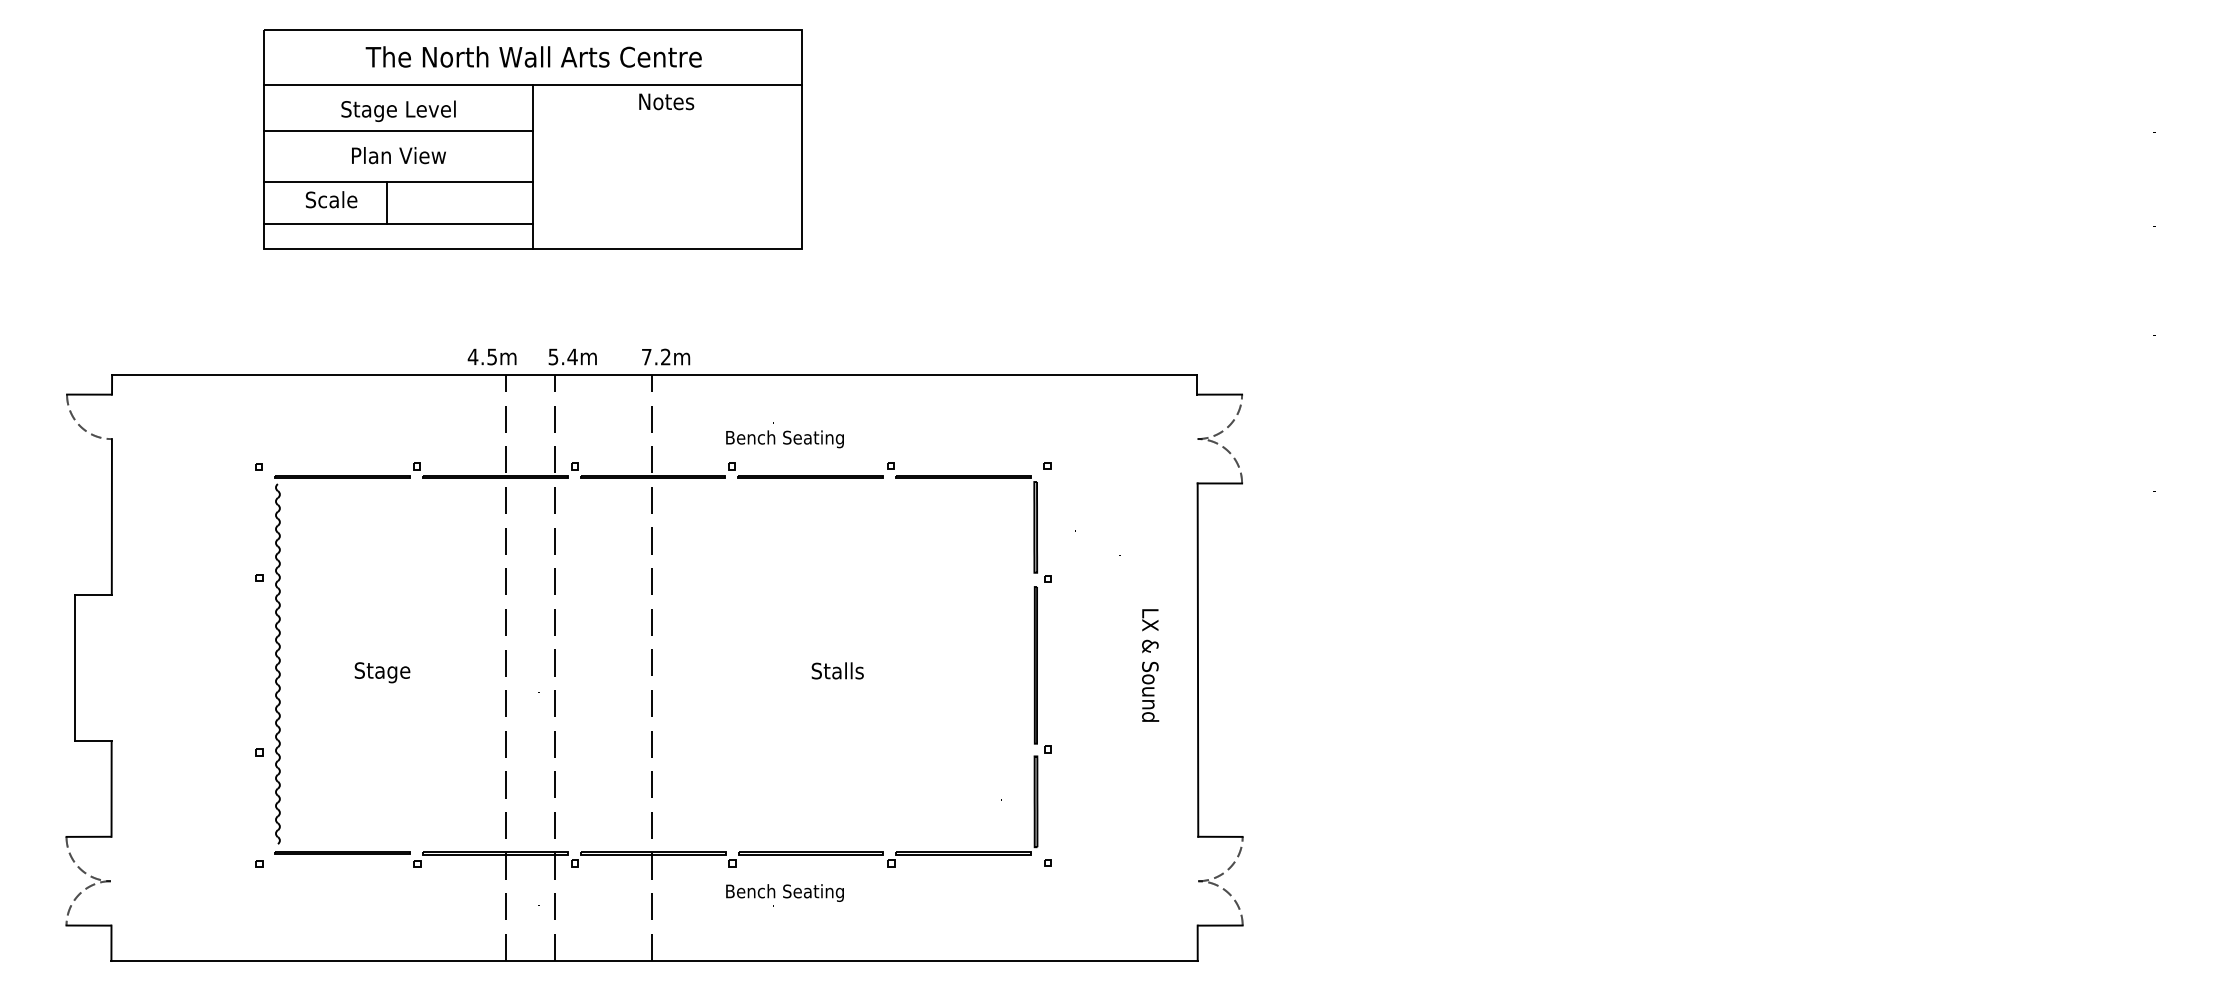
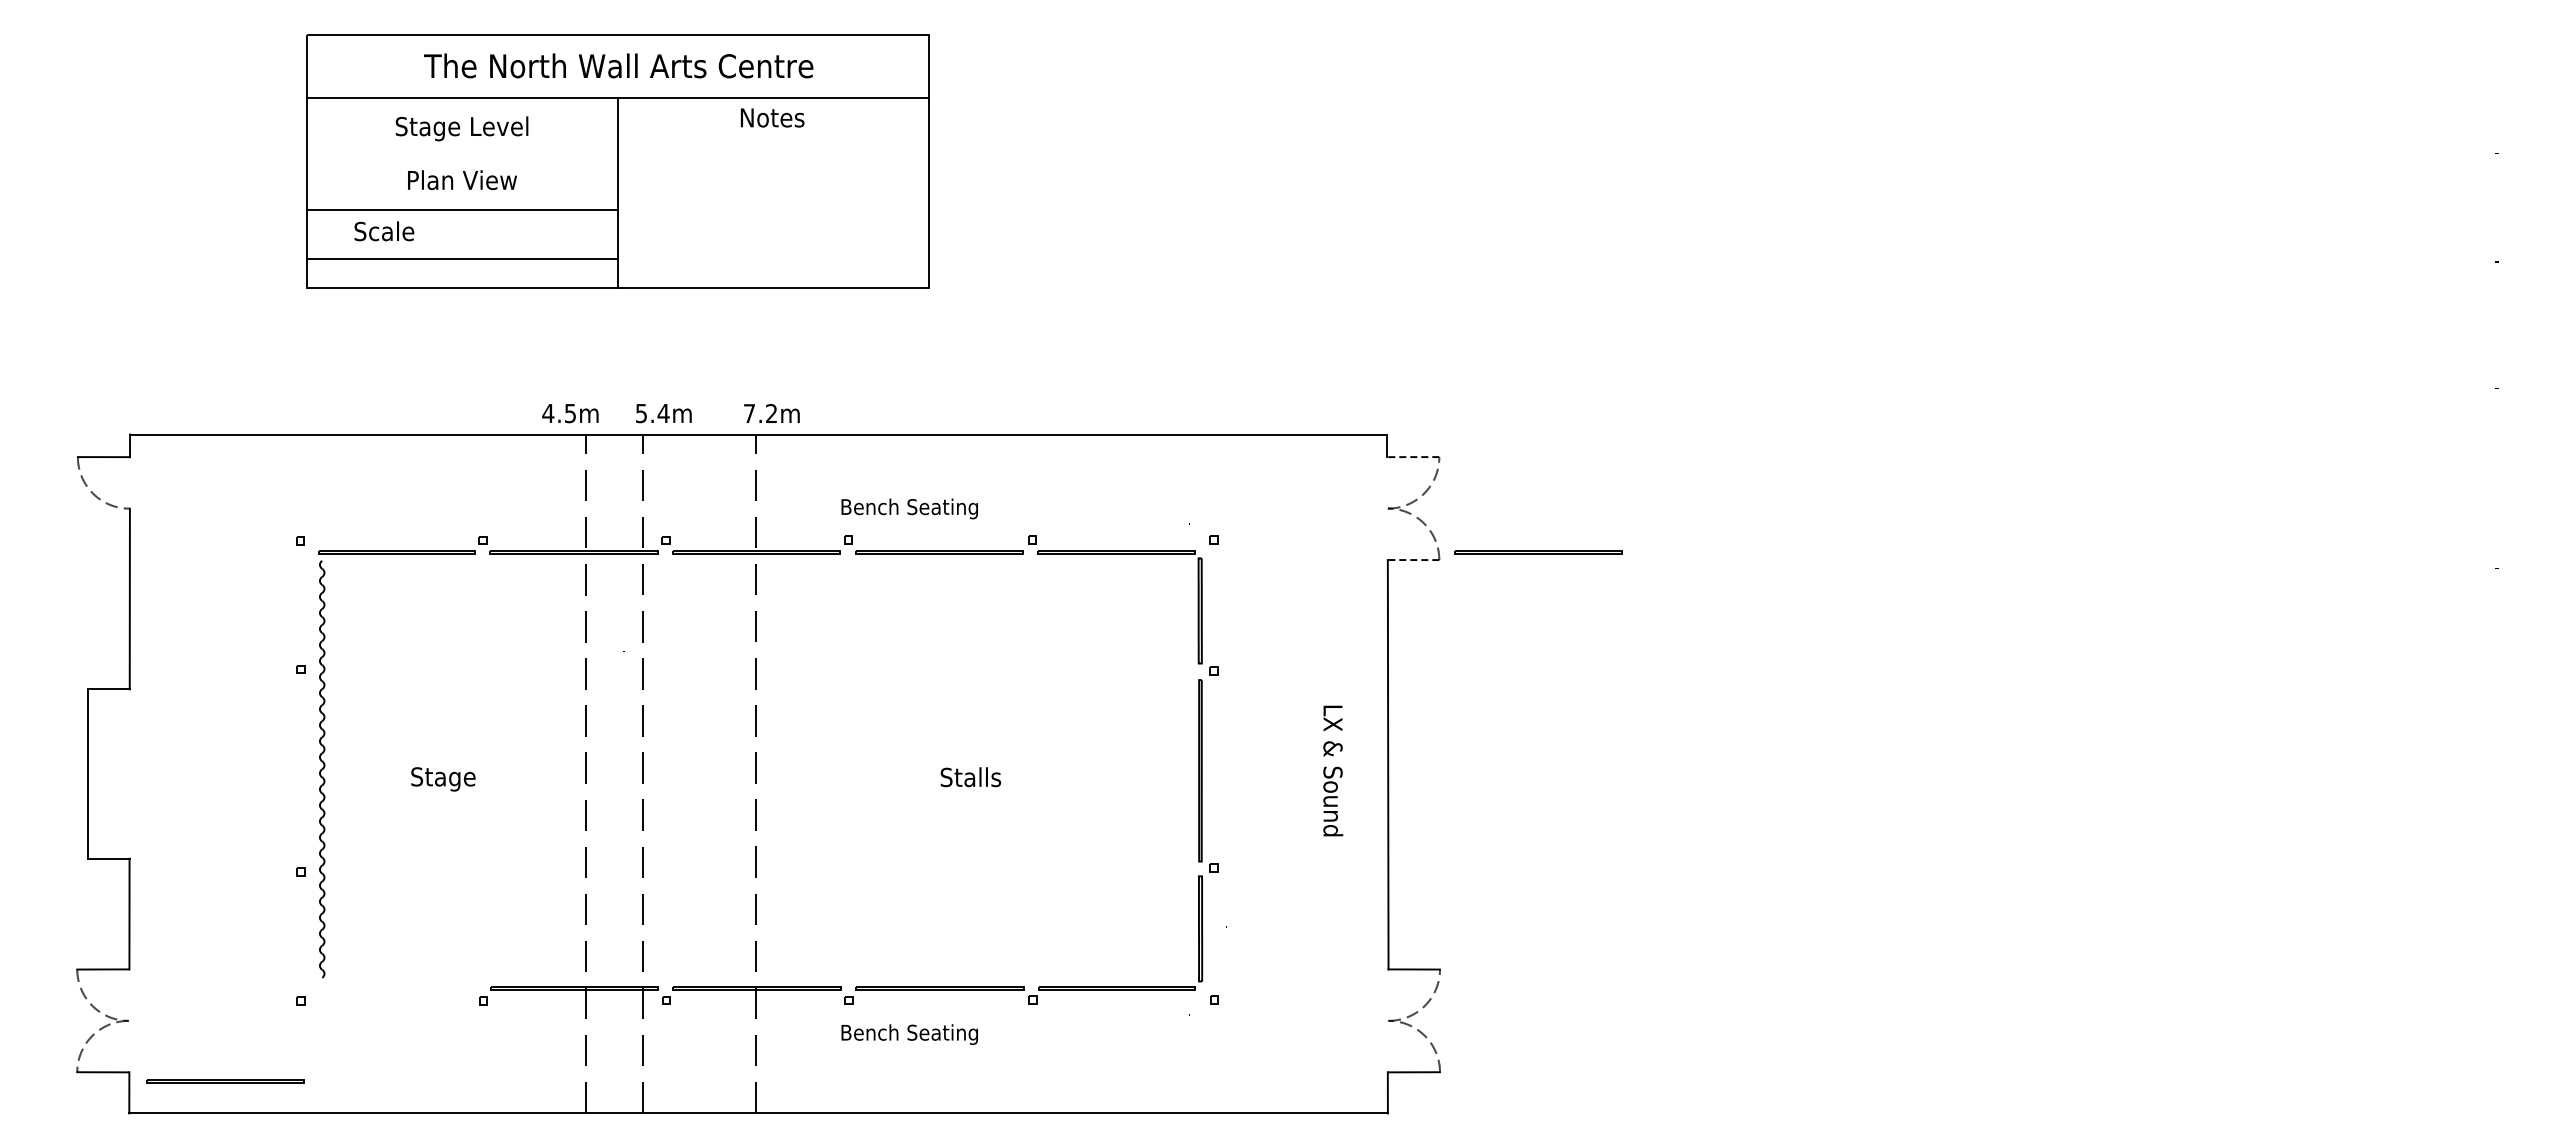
line: (398, 130) -> (461, 151), removed
line: (386, 202) -> (448, 234), removed
line: (1219, 394) -> (1413, 457), solid -> dashed
line: (1327, 476) -> (1538, 551), added
line: (1219, 483) -> (1413, 560), solid -> dashed
line: (342, 852) -> (225, 1080), moved

